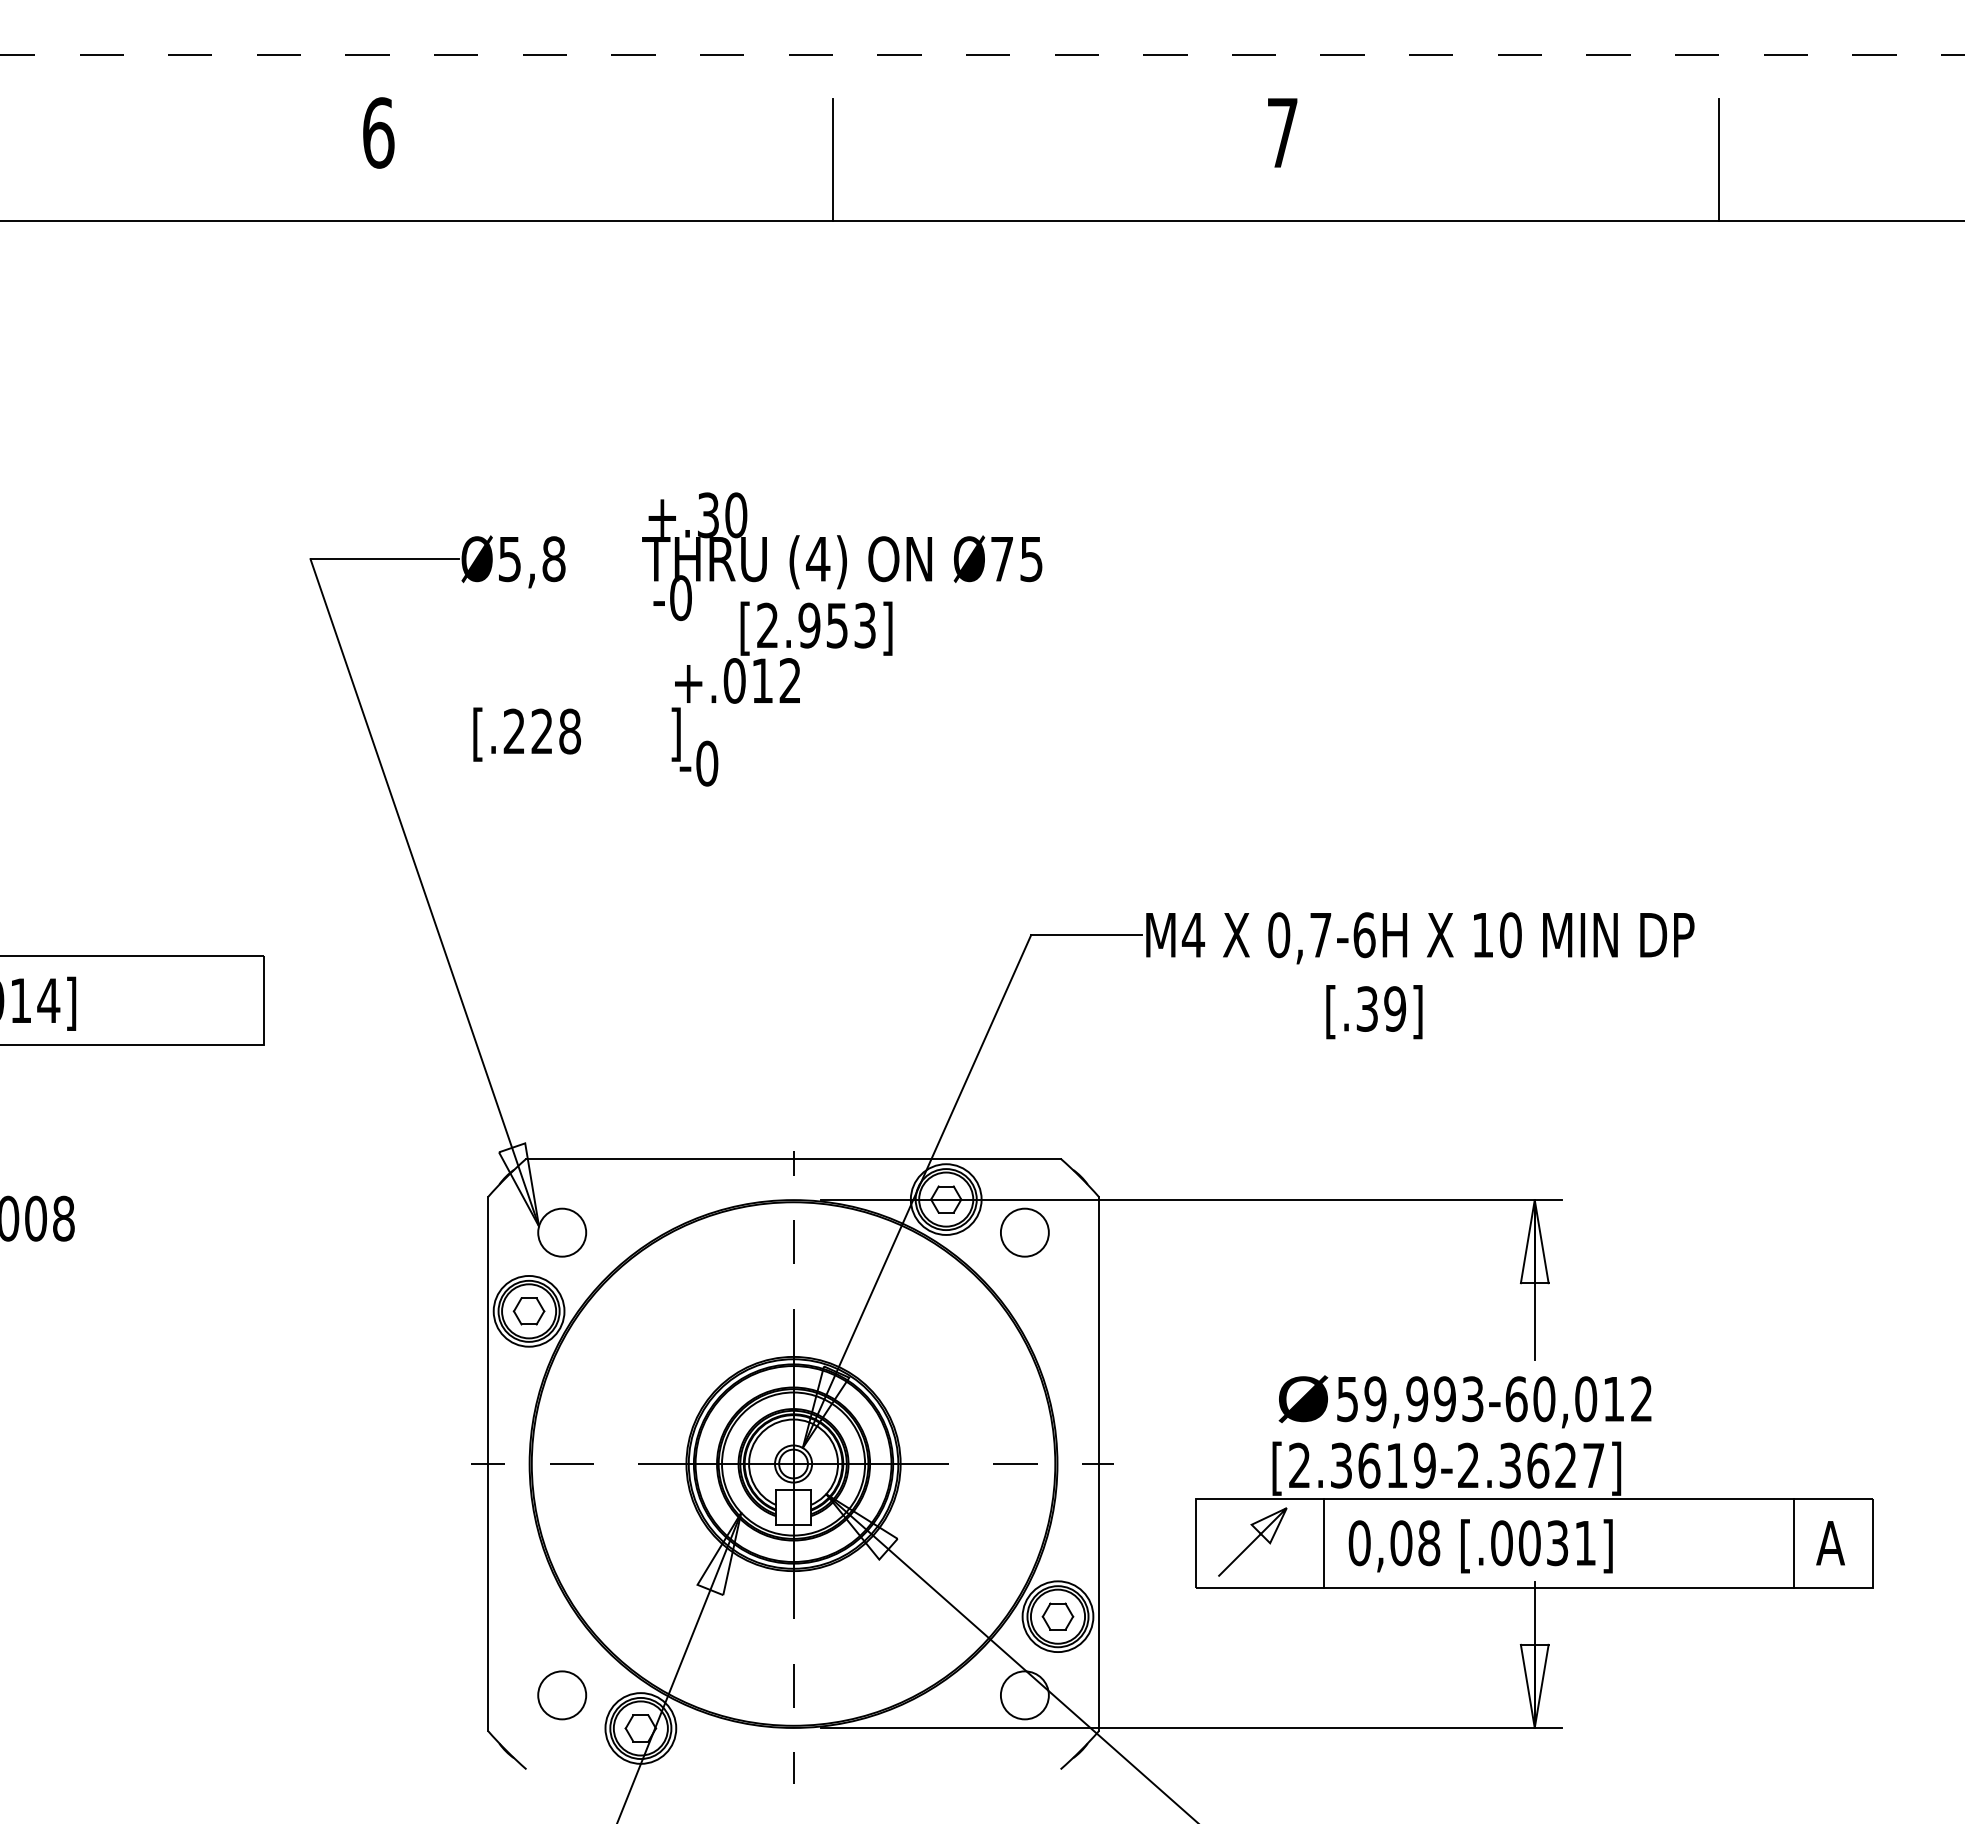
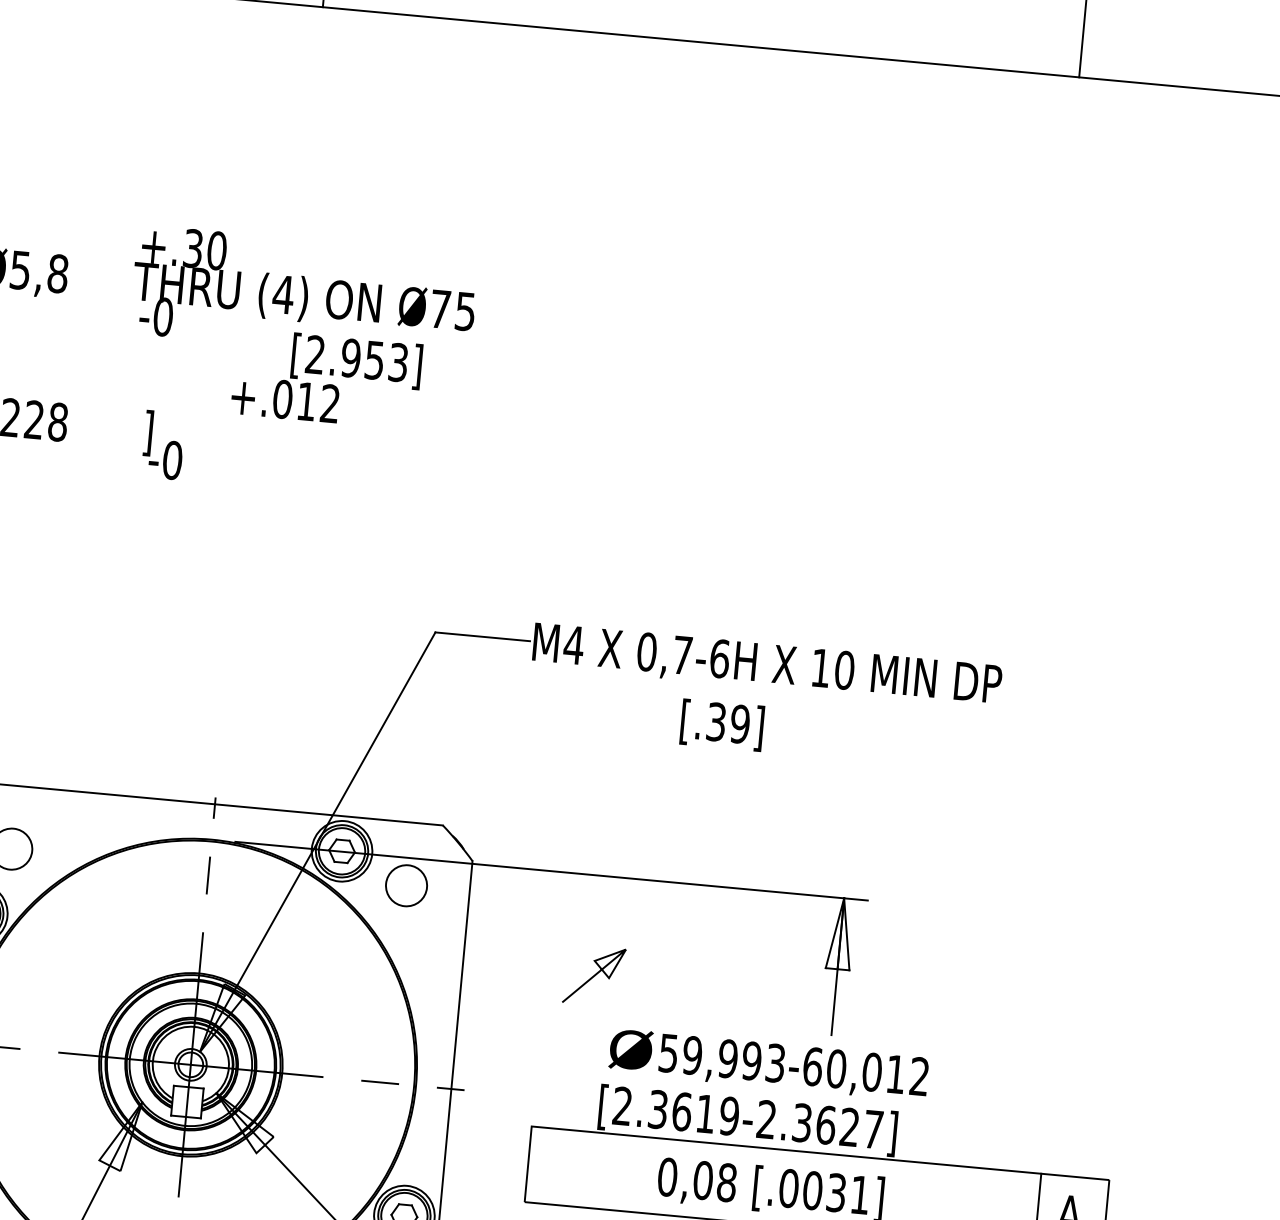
text: (783, 652) -> (326, 379), moved
line: (1252, 1541) -> (594, 975), moved
line: (1323, 1542) -> (636, 1173), removed

